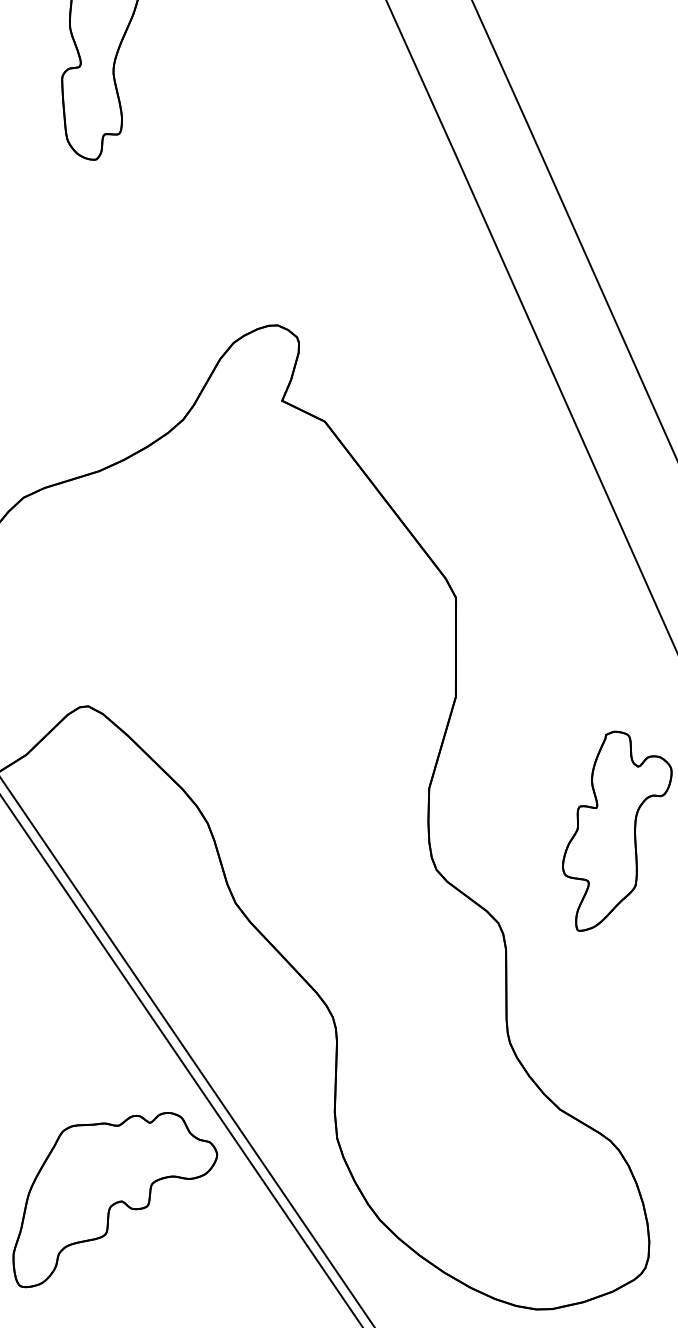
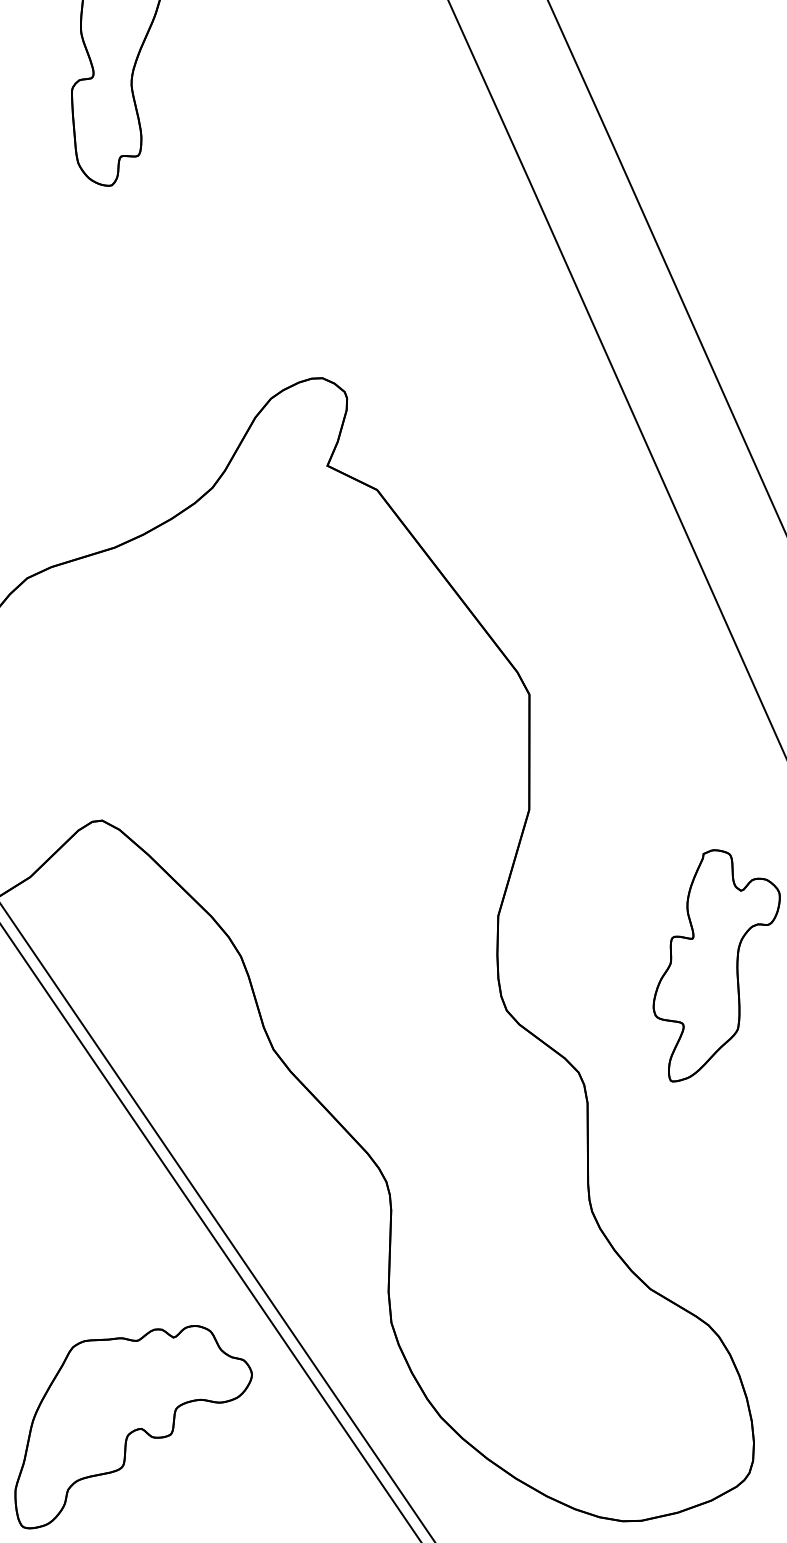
part: (115, 1200) -> (133, 1427), moved

